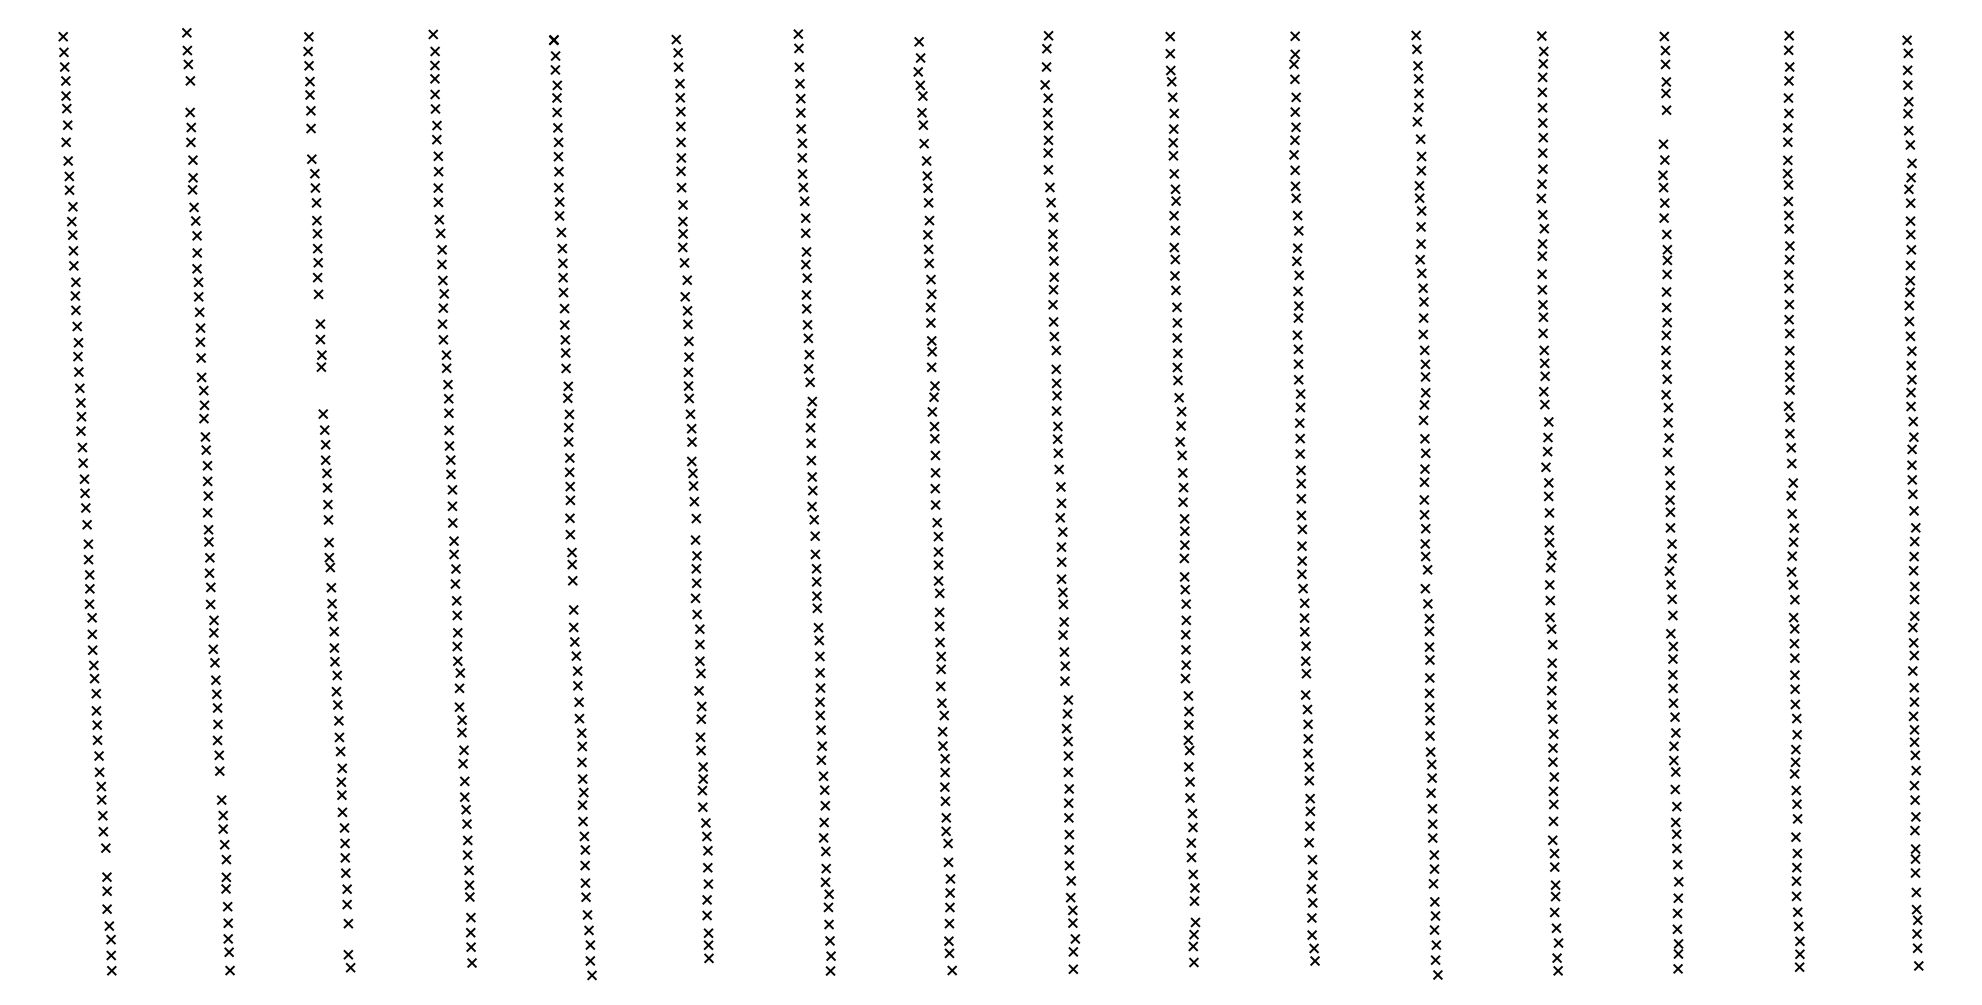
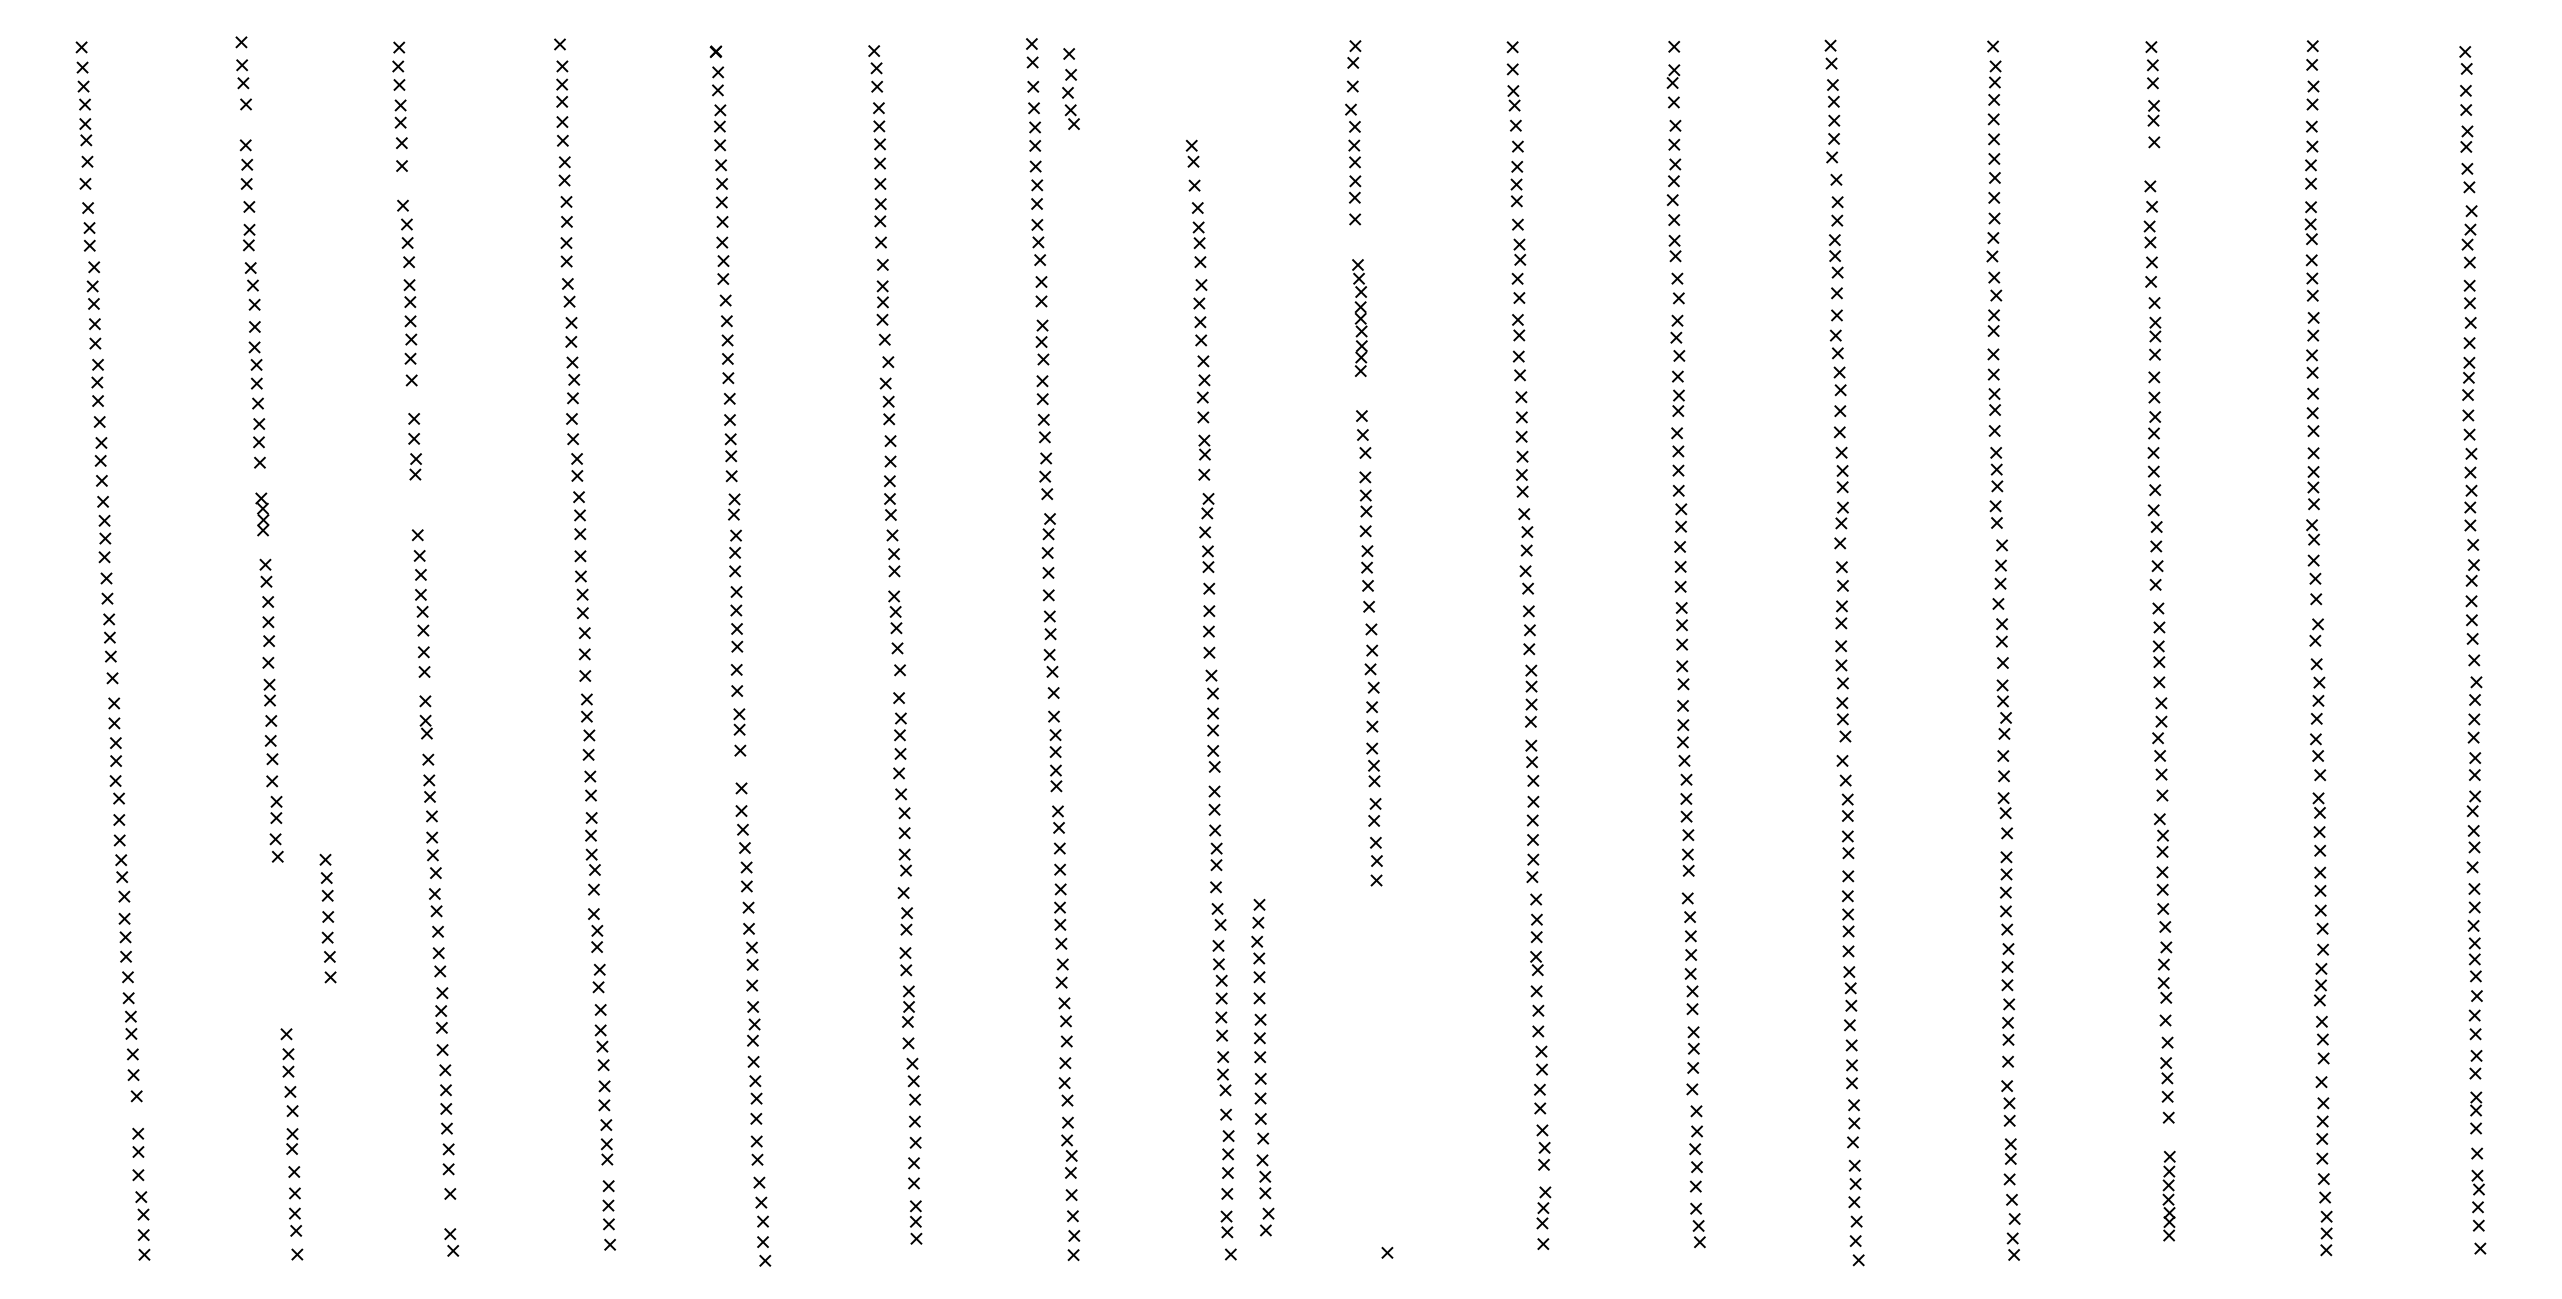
part: (920, 68) -> (1070, 88), moved
part: (1051, 245) -> (1359, 317), size x0.7
part: (202, 397) -> (261, 513), size x0.6
part: (217, 725) -> (327, 918), moved
part: (1070, 825) -> (1262, 1067), moved
part: (1677, 925) -> (2168, 1196), size x0.7

